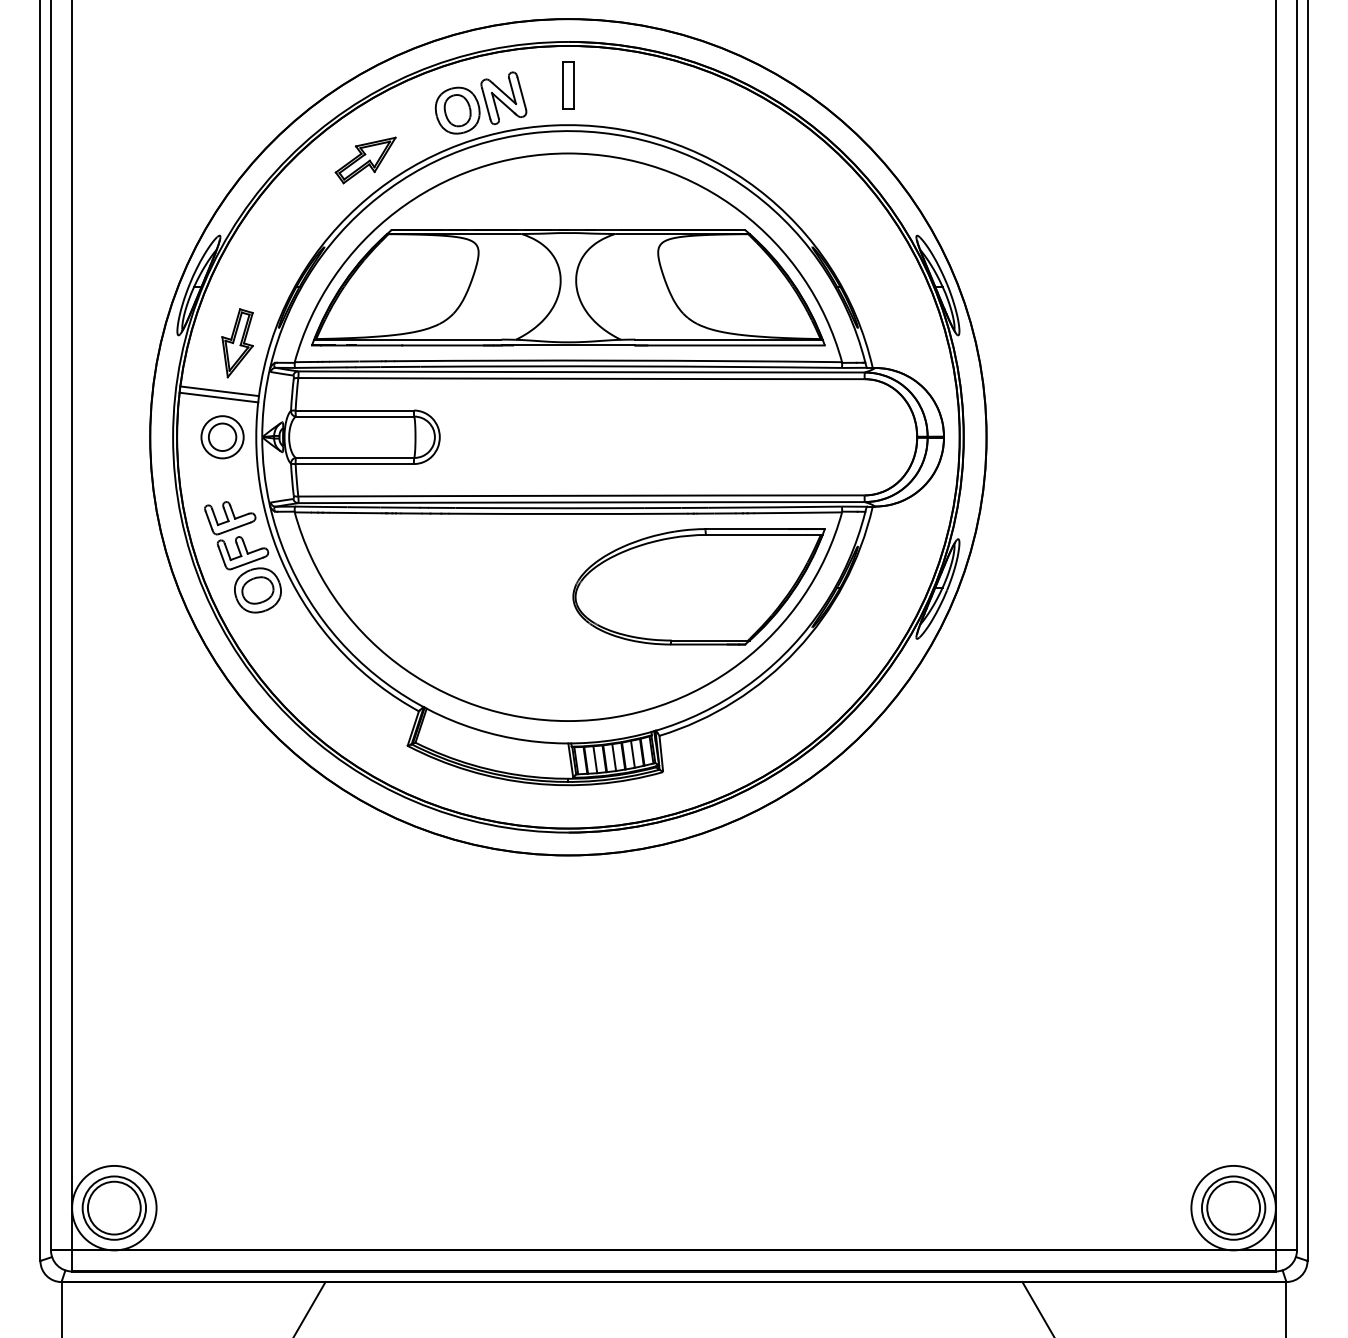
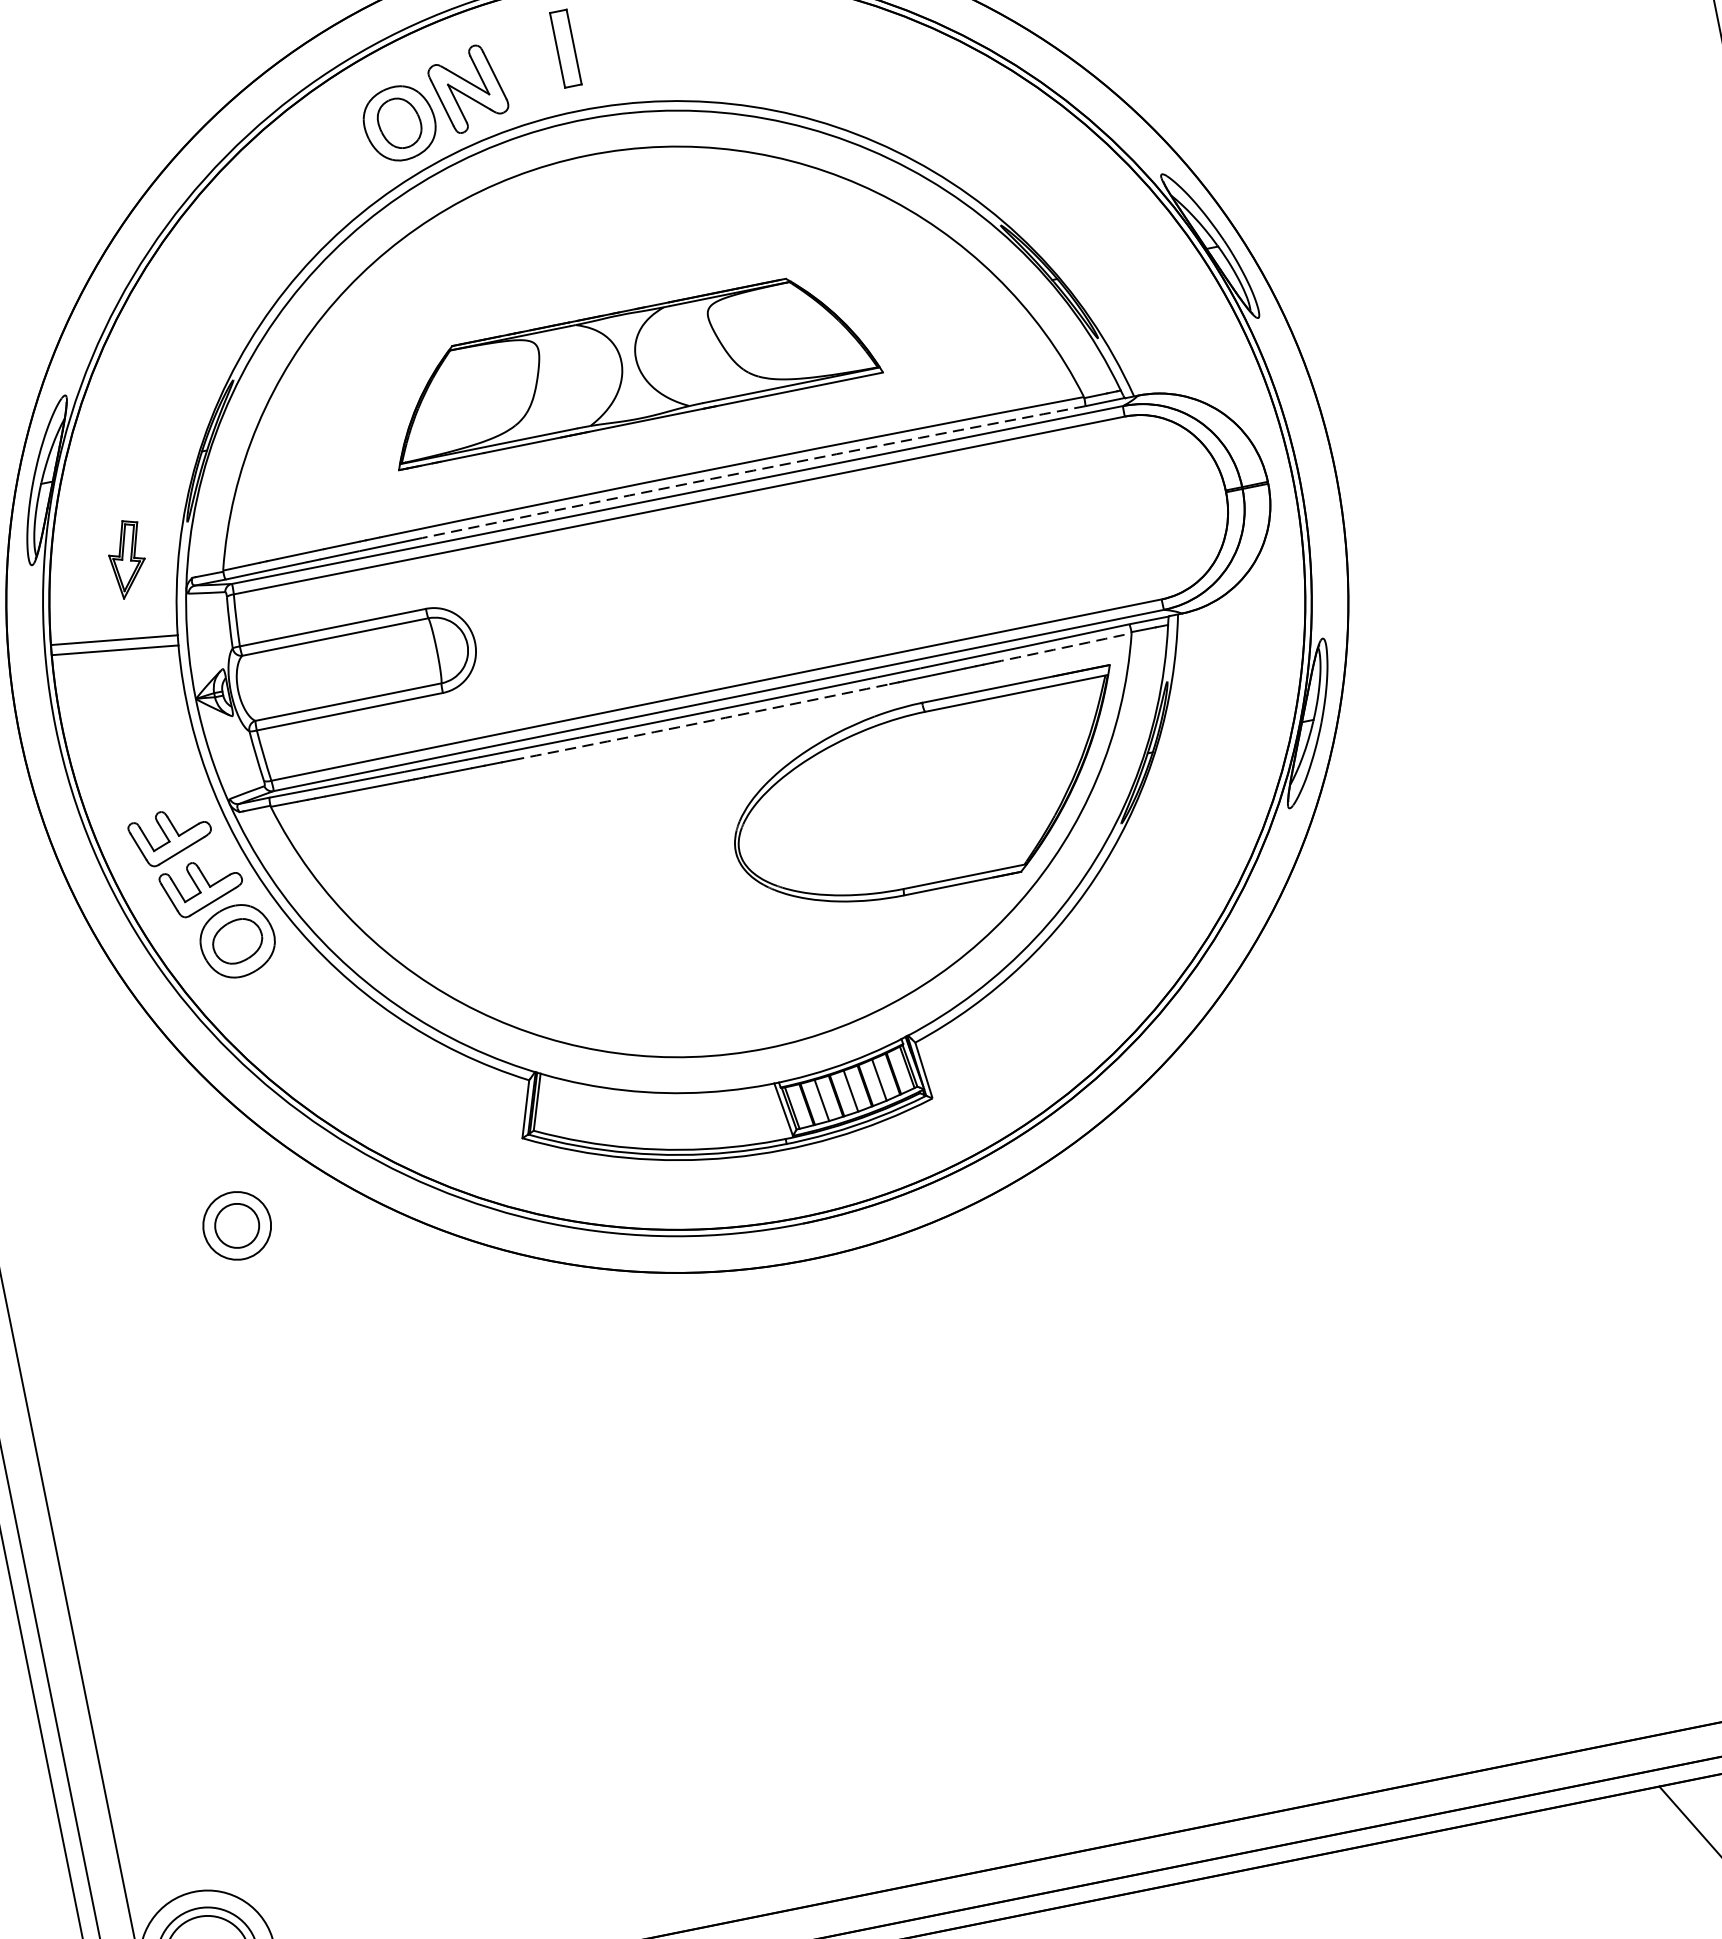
part: (365, 160) -> (270, 230), removed
part: (568, 287) -> (630, 366), size x0.6
part: (237, 343) -> (127, 559), size x0.7
arc: (631, 366) -> (754, 470), solid -> dashed
part: (222, 437) -> (237, 1226), moved
arc: (797, 512) -> (1061, 647), solid -> dashed
arc: (568, 514) -> (702, 723), solid -> dashed

